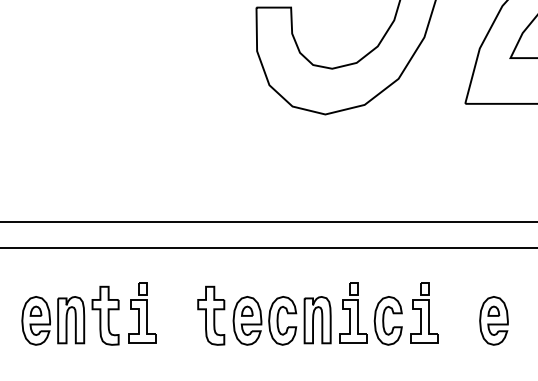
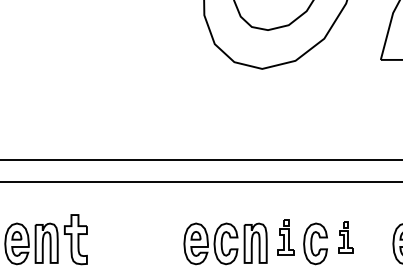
part: (142, 312) -> (107, 236), removed
part: (353, 312) -> (286, 236), size x0.7
part: (424, 312) -> (346, 236), size x0.6
part: (211, 315) -> (165, 239), removed

